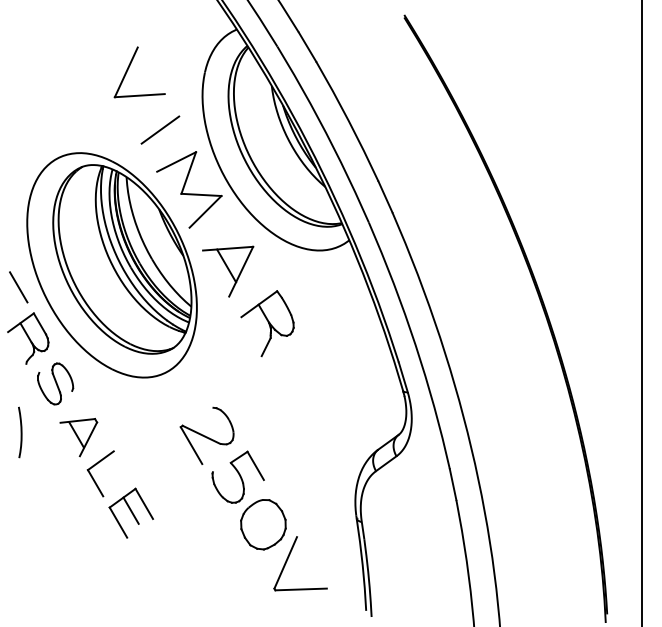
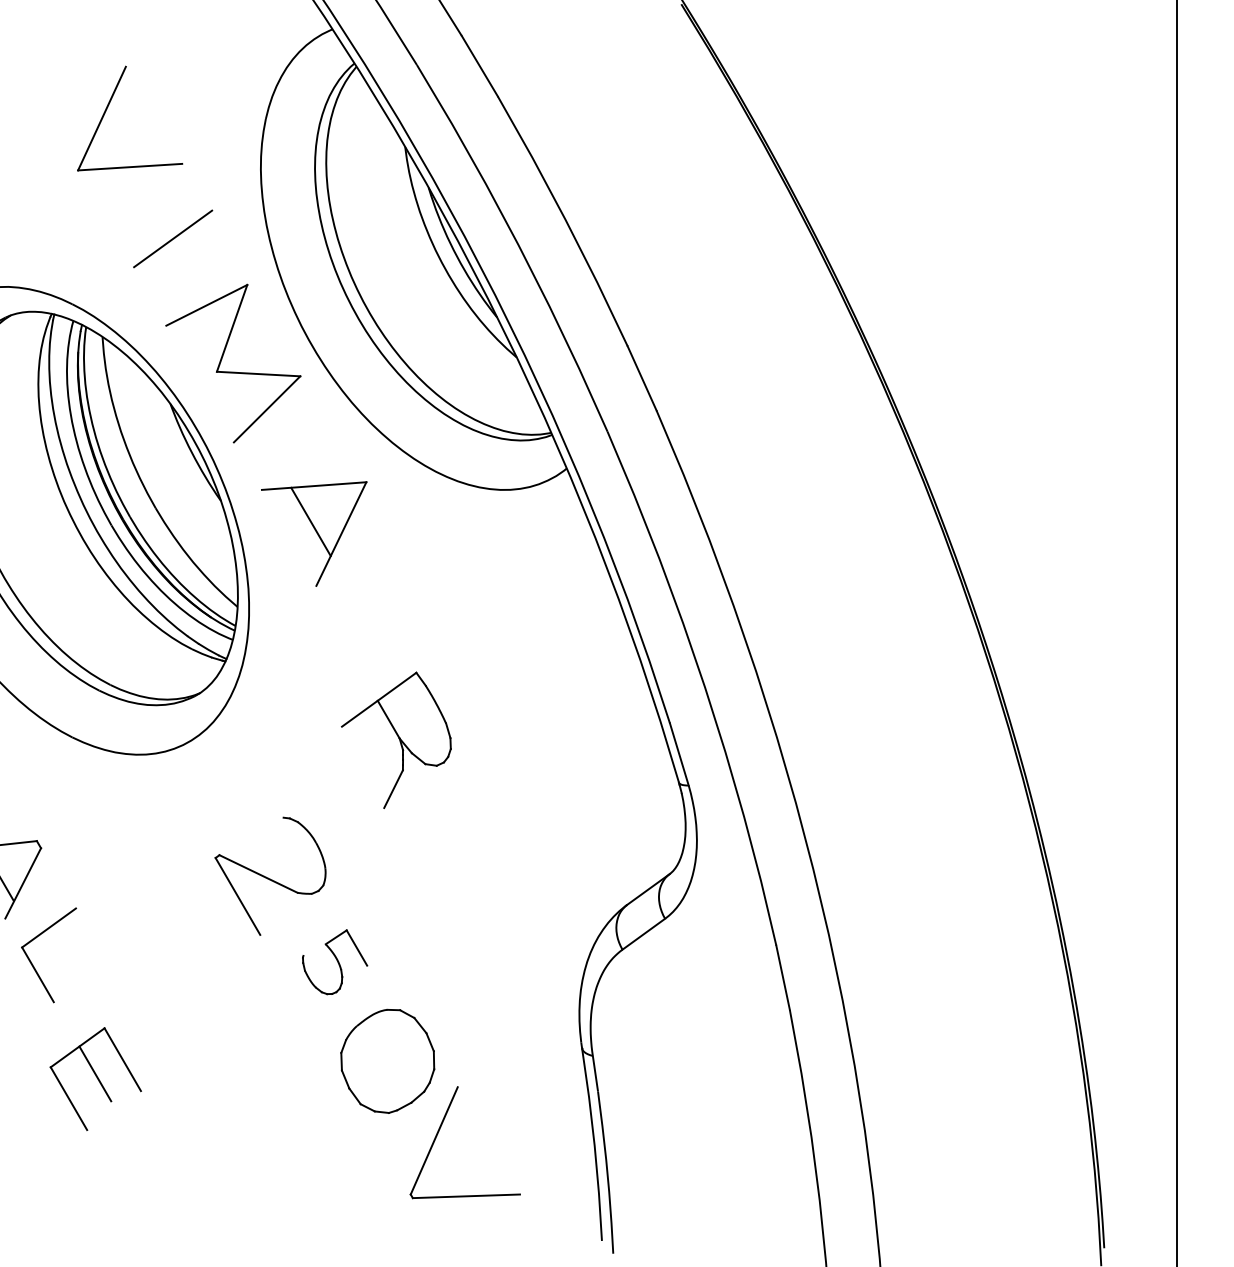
part: (267, 323) -> (396, 739), moved
part: (237, 476) -> (333, 960), size x0.6
part: (130, 512) -> (94, 1077), moved

